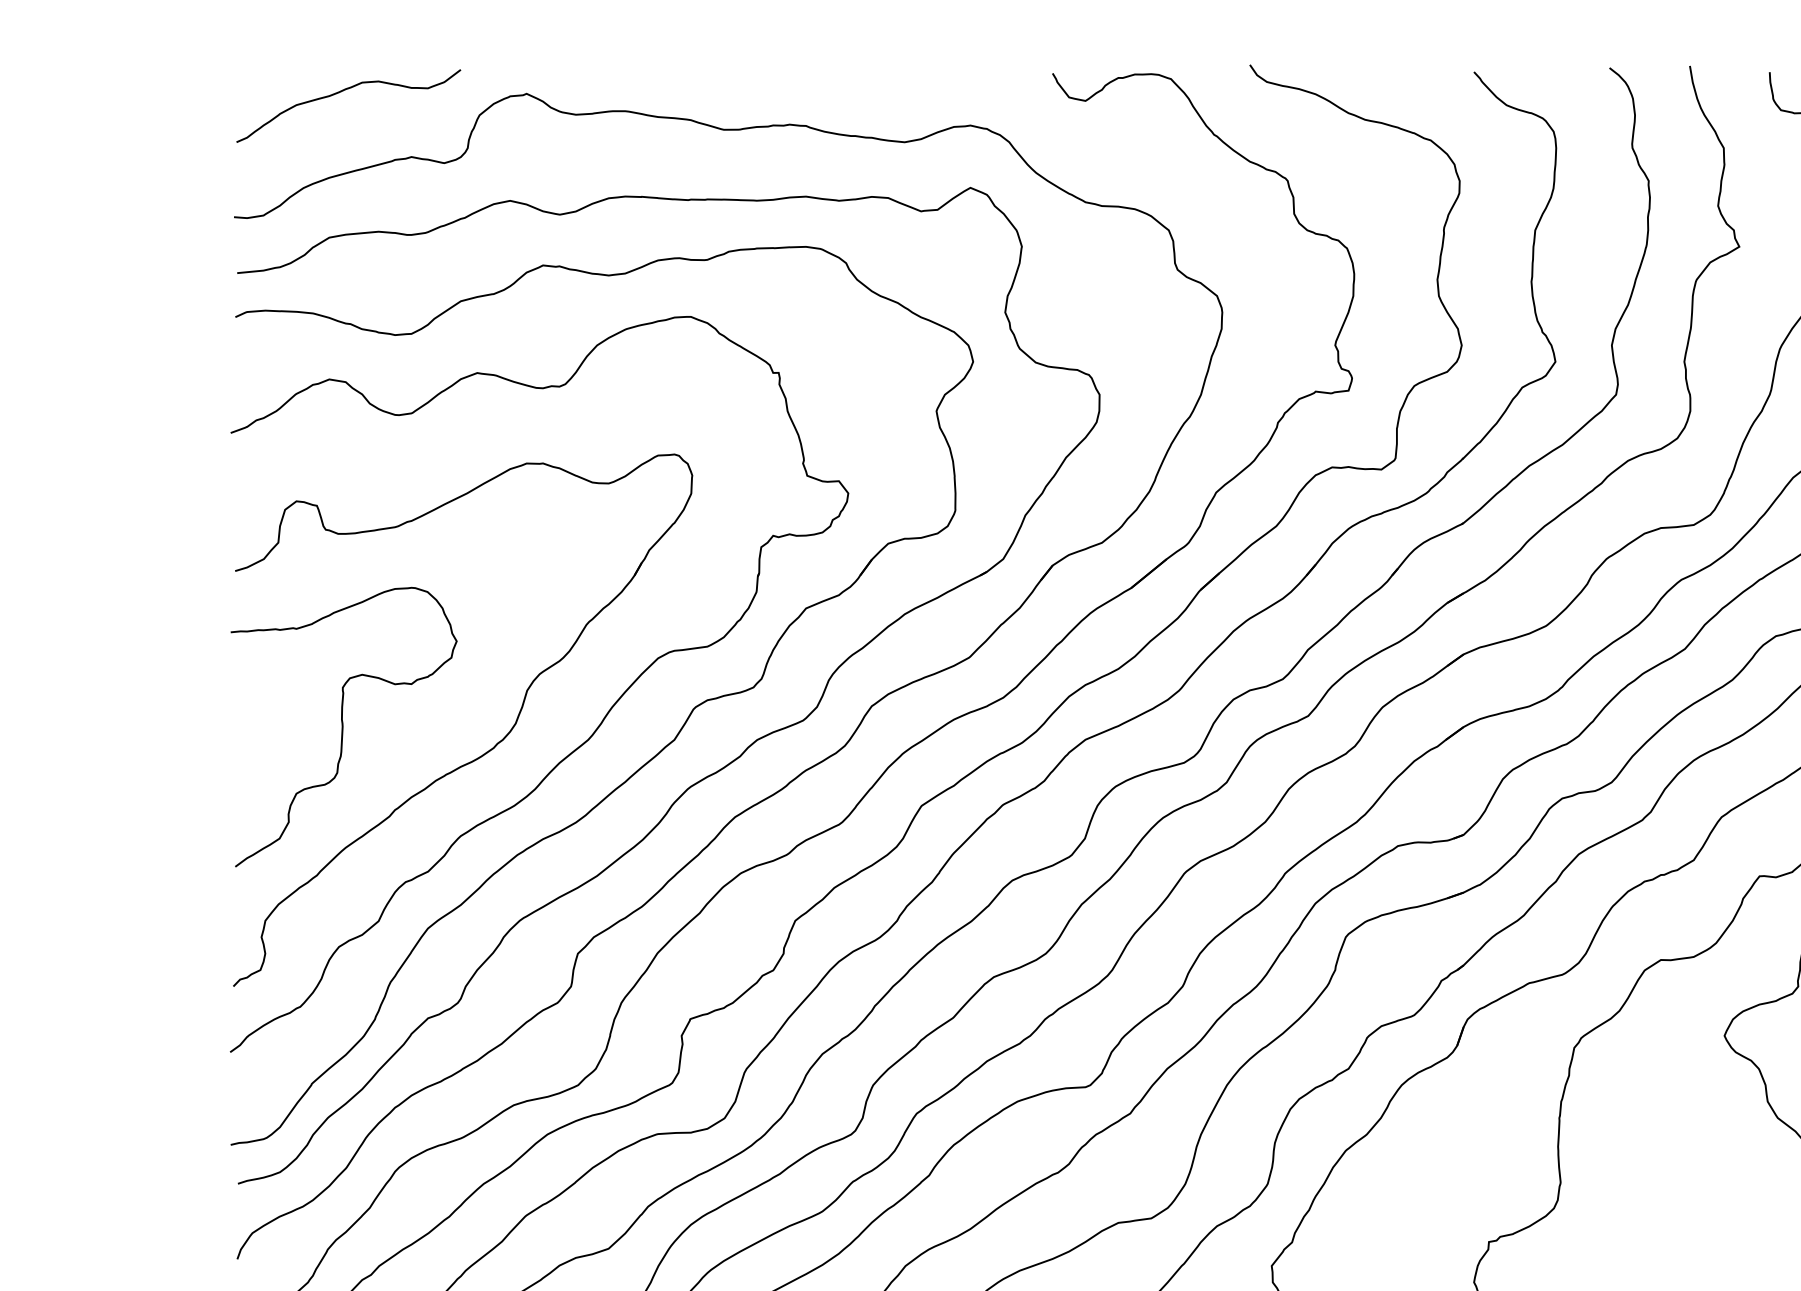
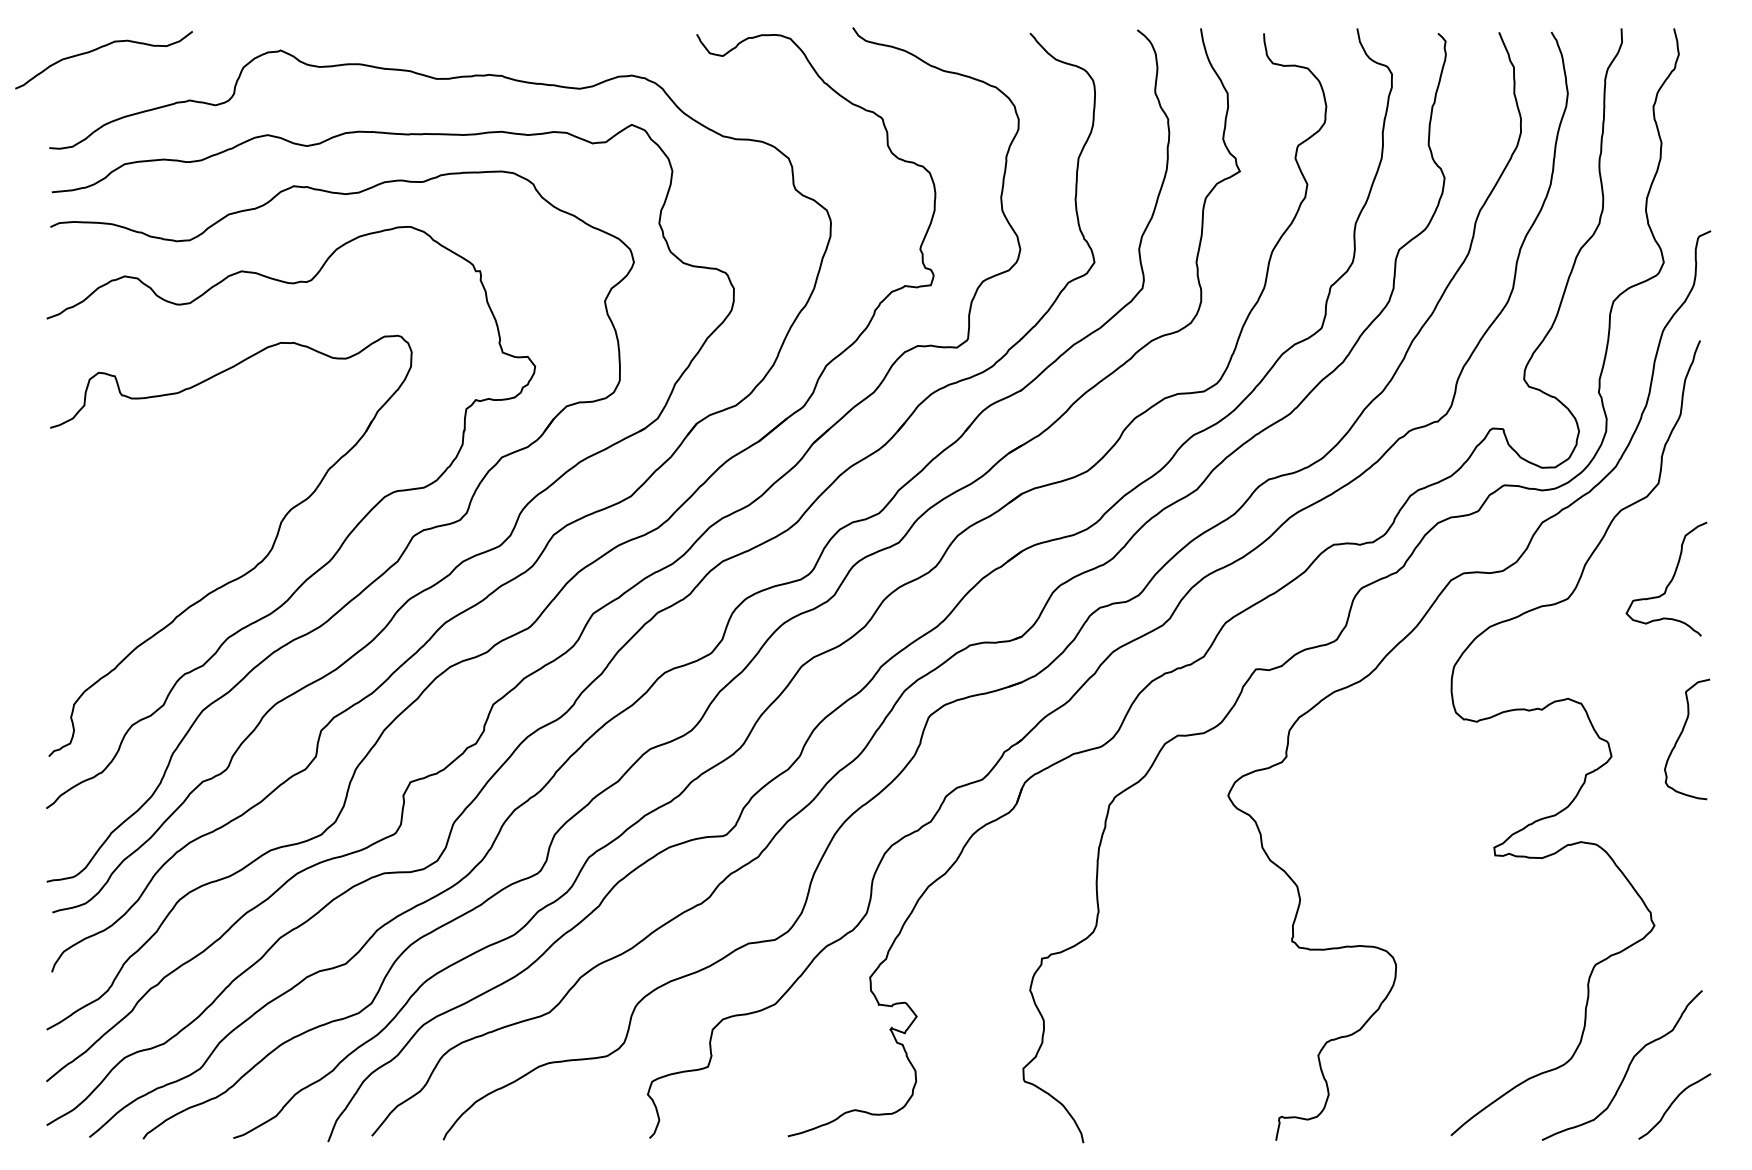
curve: (341, 92) -> (98, 49), moved
curve: (344, 727) -> (136, 551), removed

